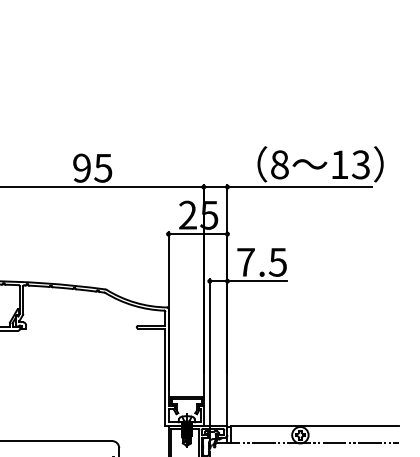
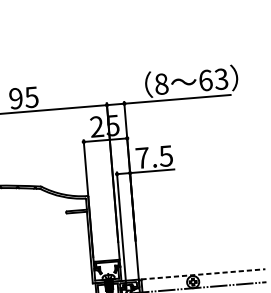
text: (339, 164) -> (205, 80), 13 -> 63
line: (315, 425) -> (203, 274), solid -> dashed

